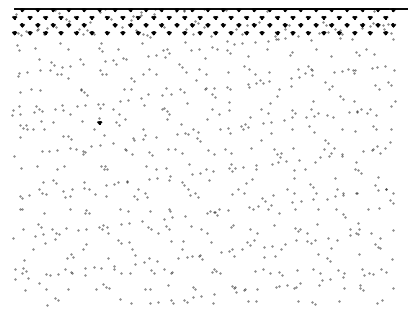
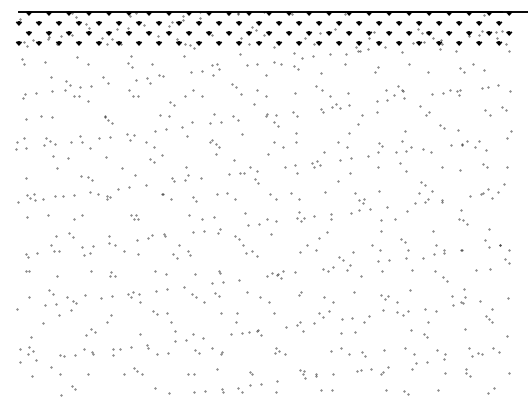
part: (99, 121) -> (128, 31), moved
part: (27, 127) -> (35, 197), moved
part: (90, 272) -> (116, 352), size x0.62

